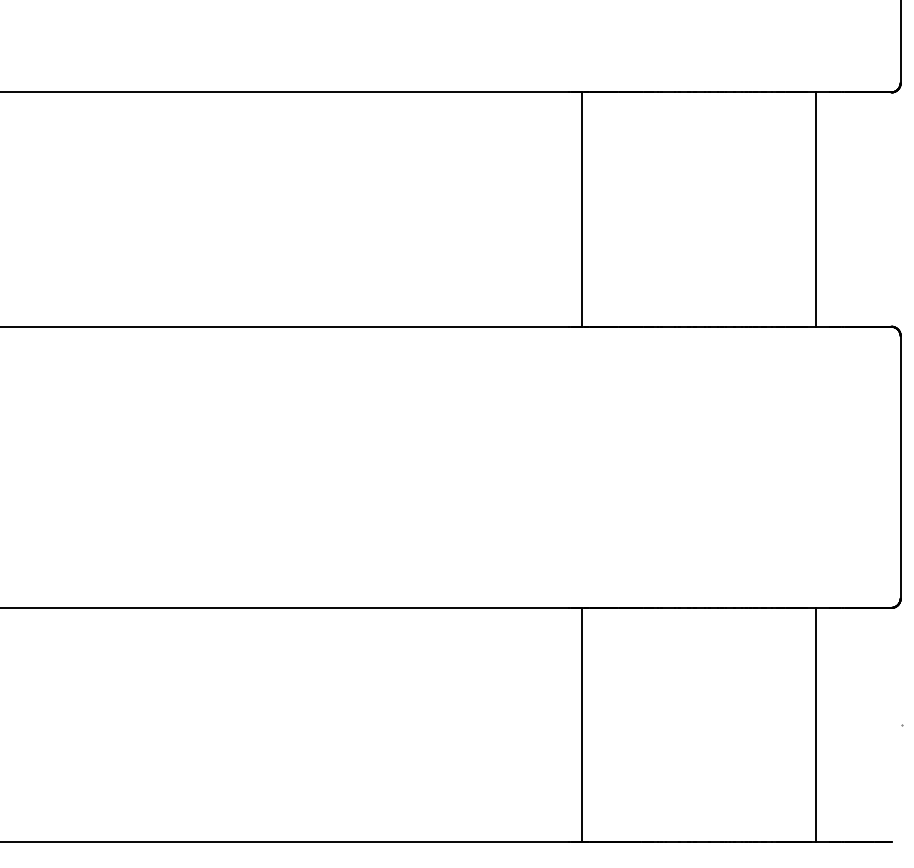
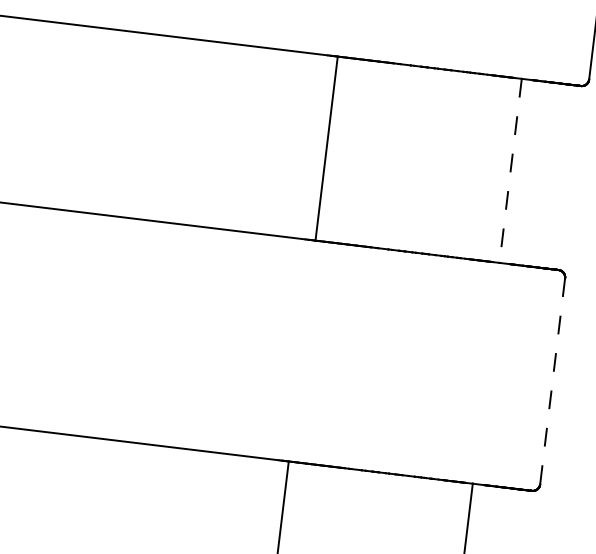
line: (816, 210) -> (510, 171), solid -> dashed
line: (900, 467) -> (552, 381), solid -> dashed

